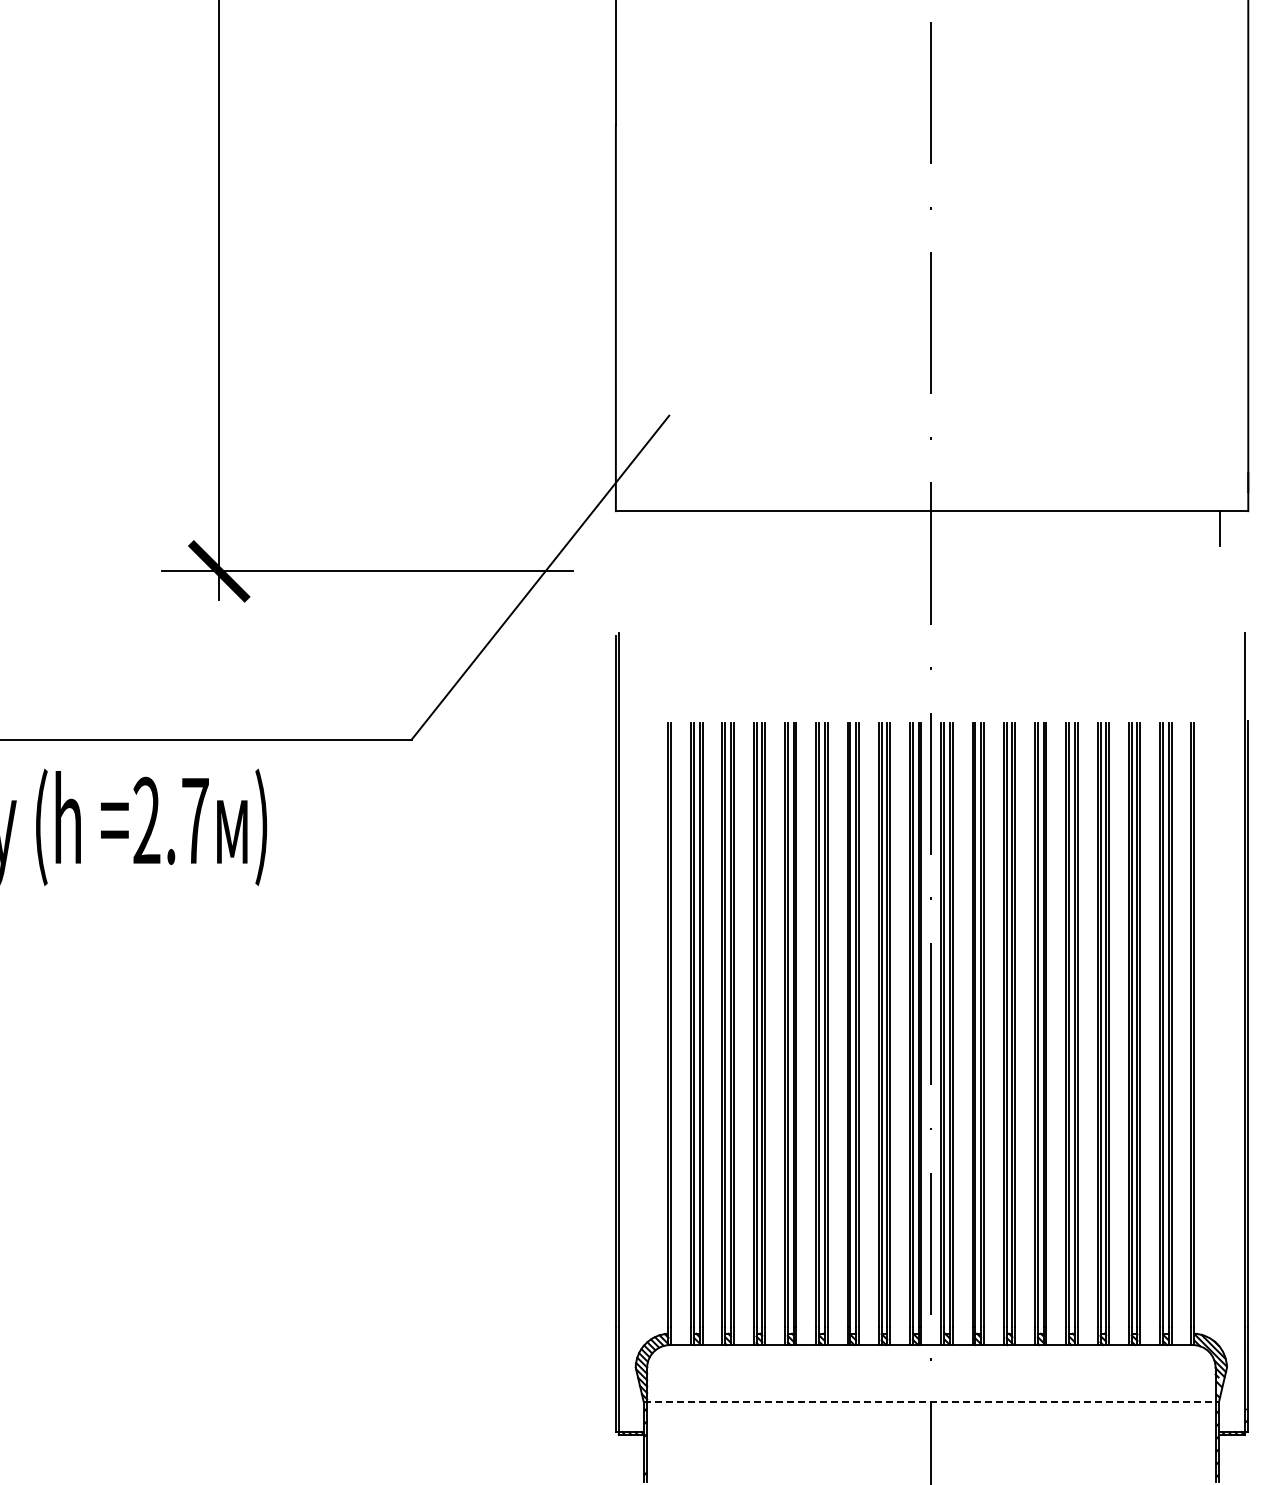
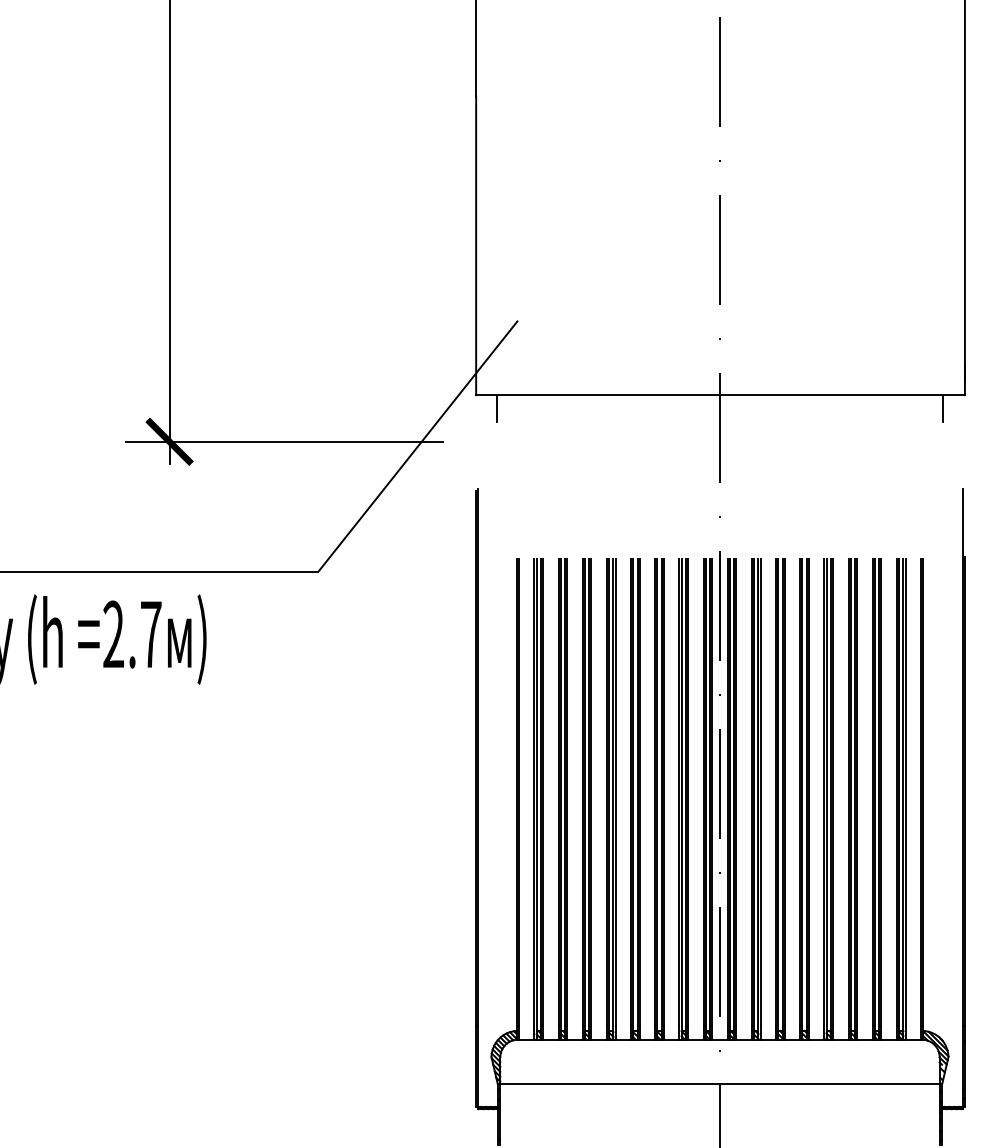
line: (642, 528) -> (496, 408), added
line: (931, 1401) -> (720, 1083), dashed -> solid

